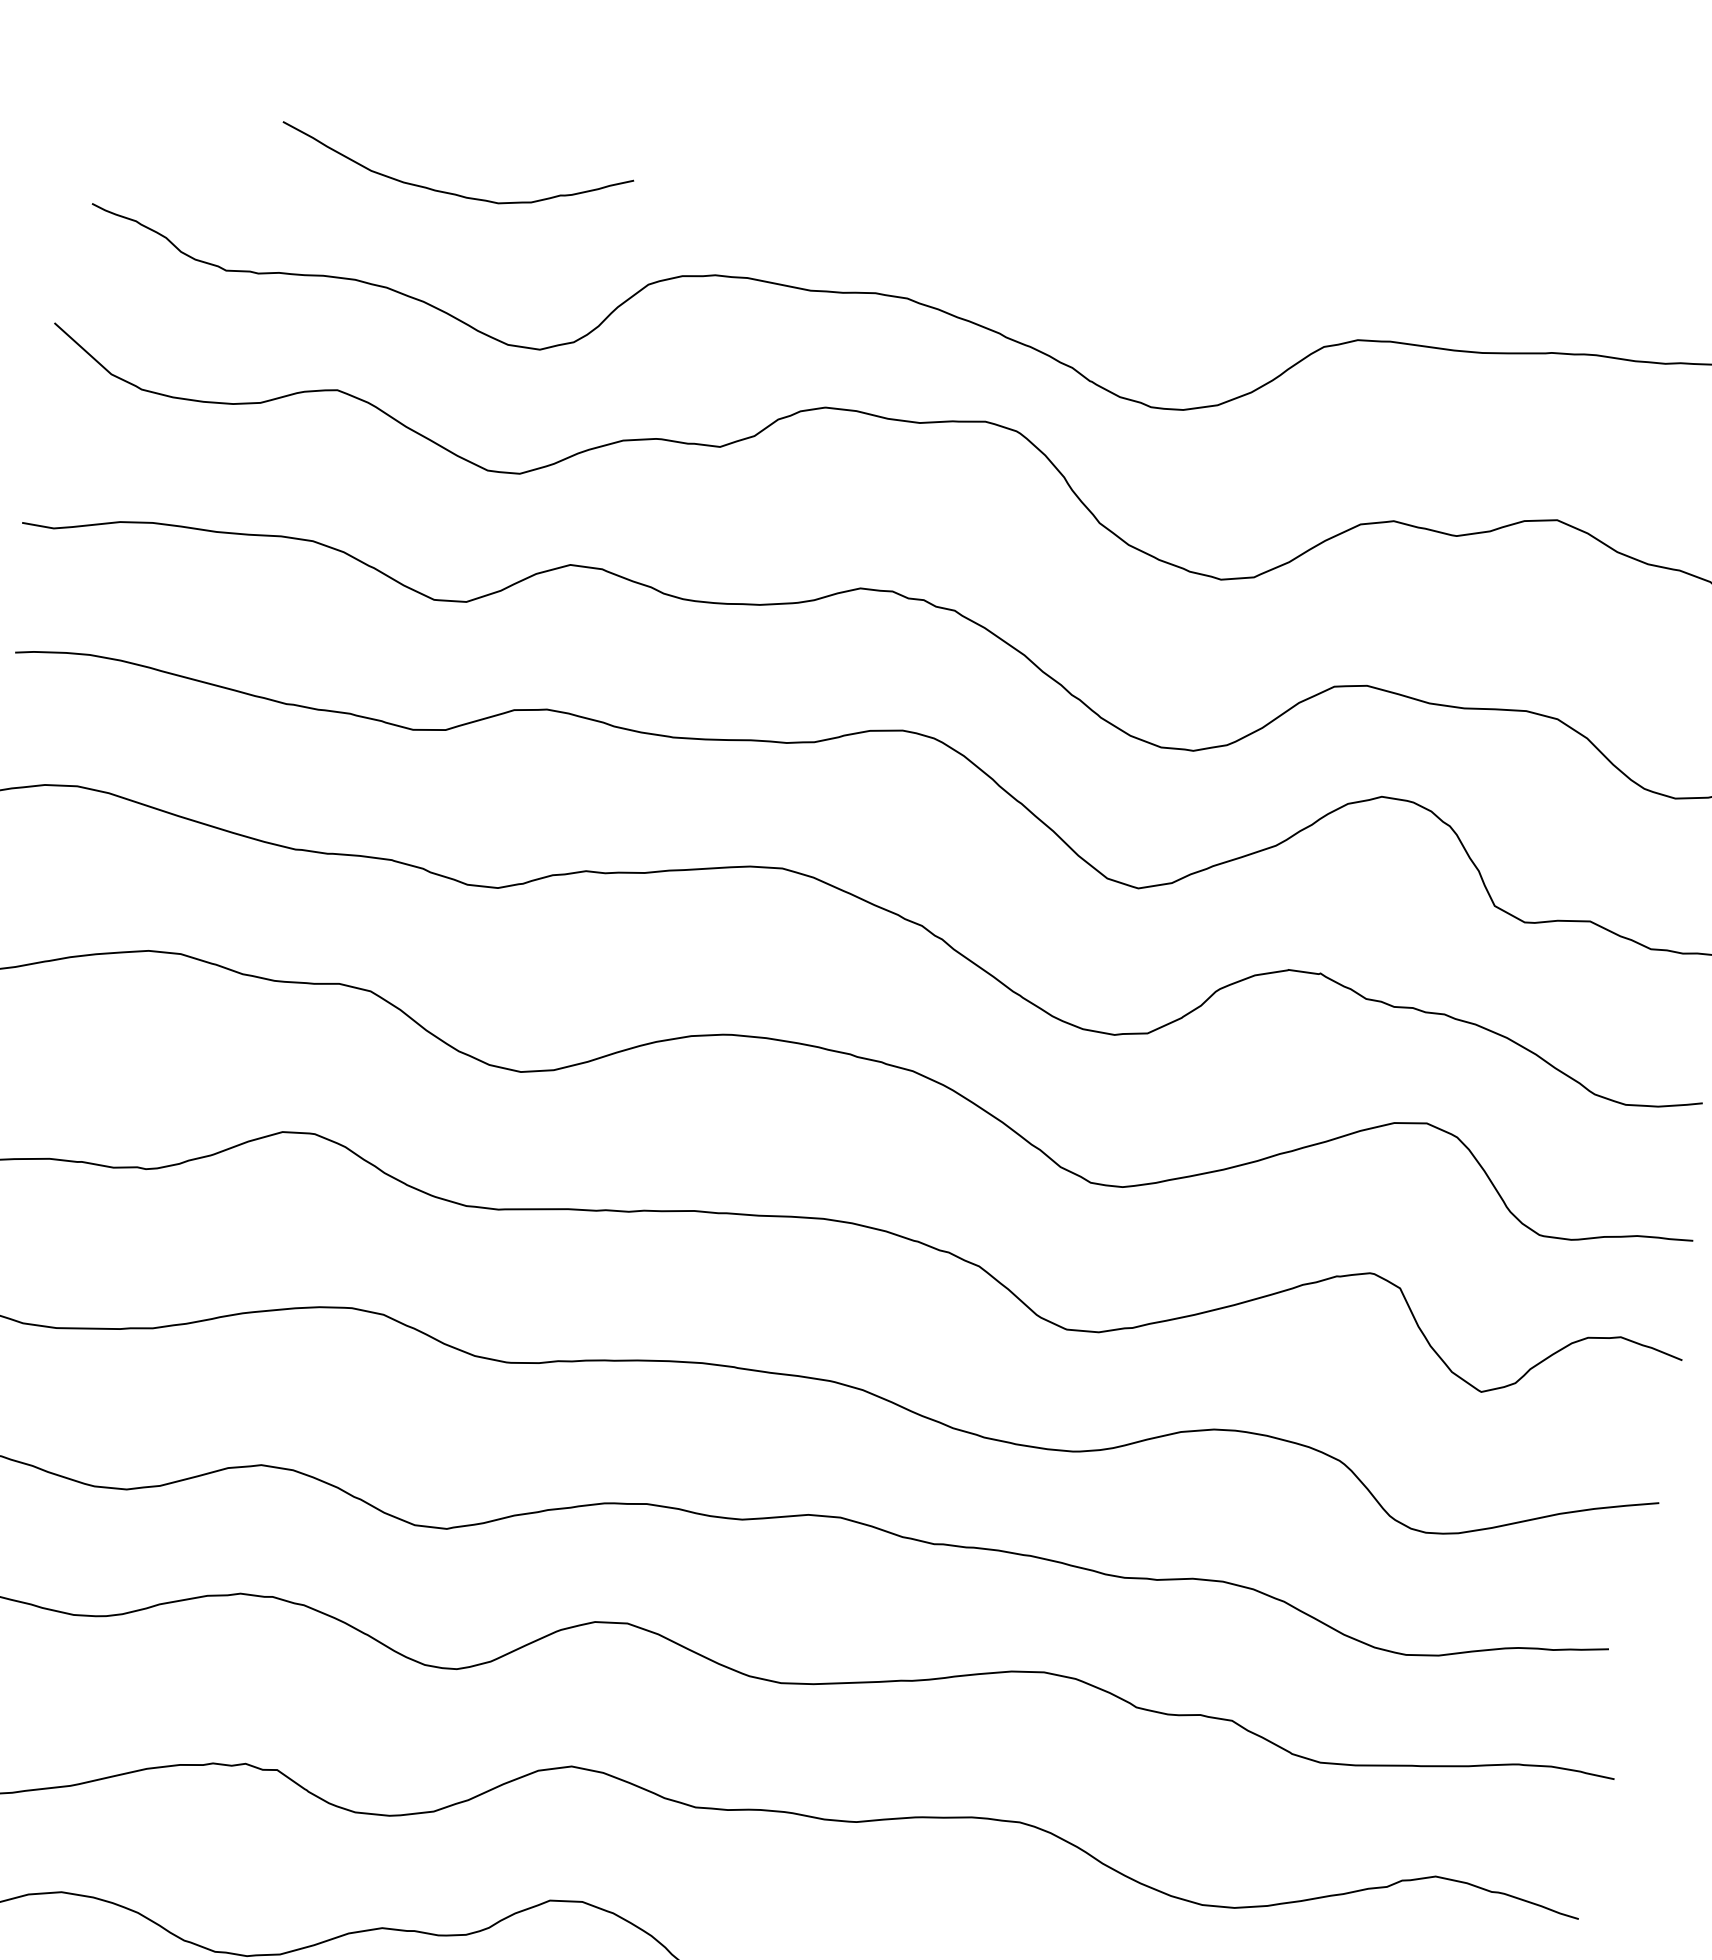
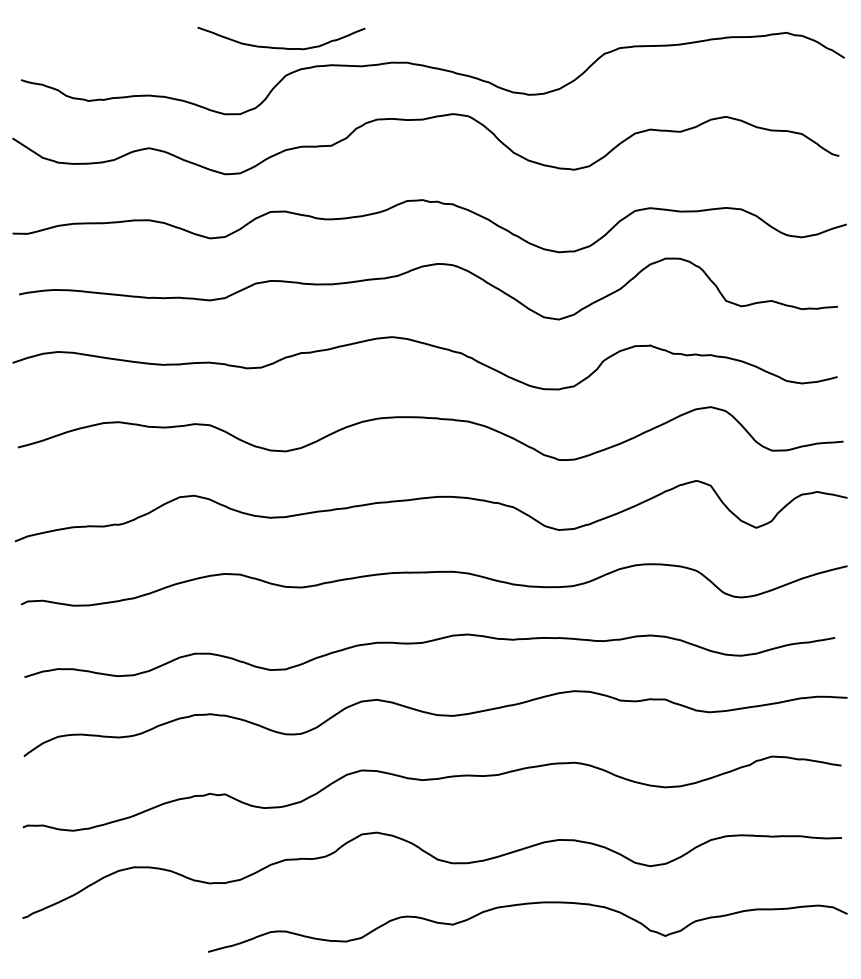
curve: (451, 192) -> (281, 47), moved

